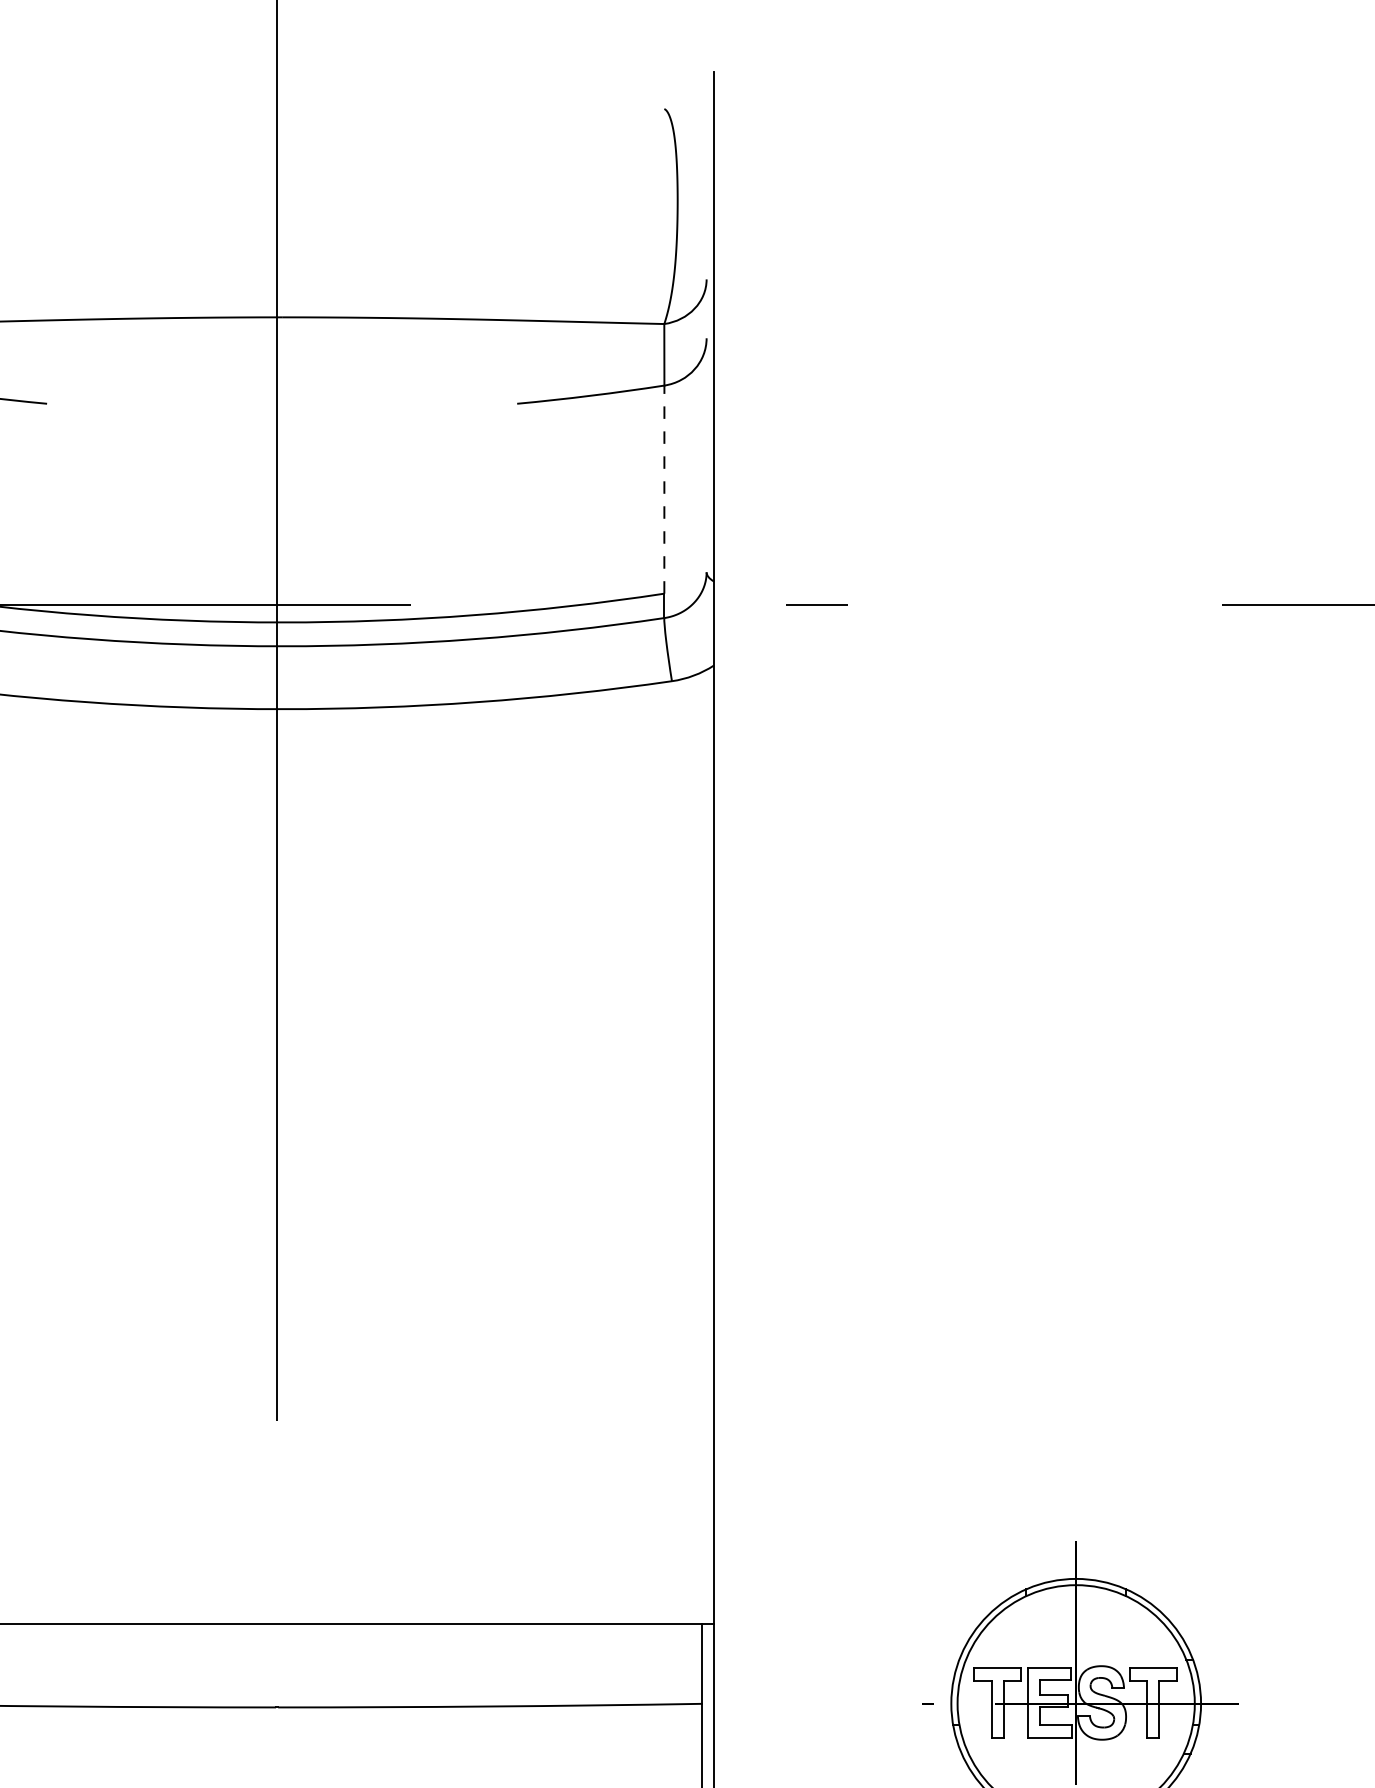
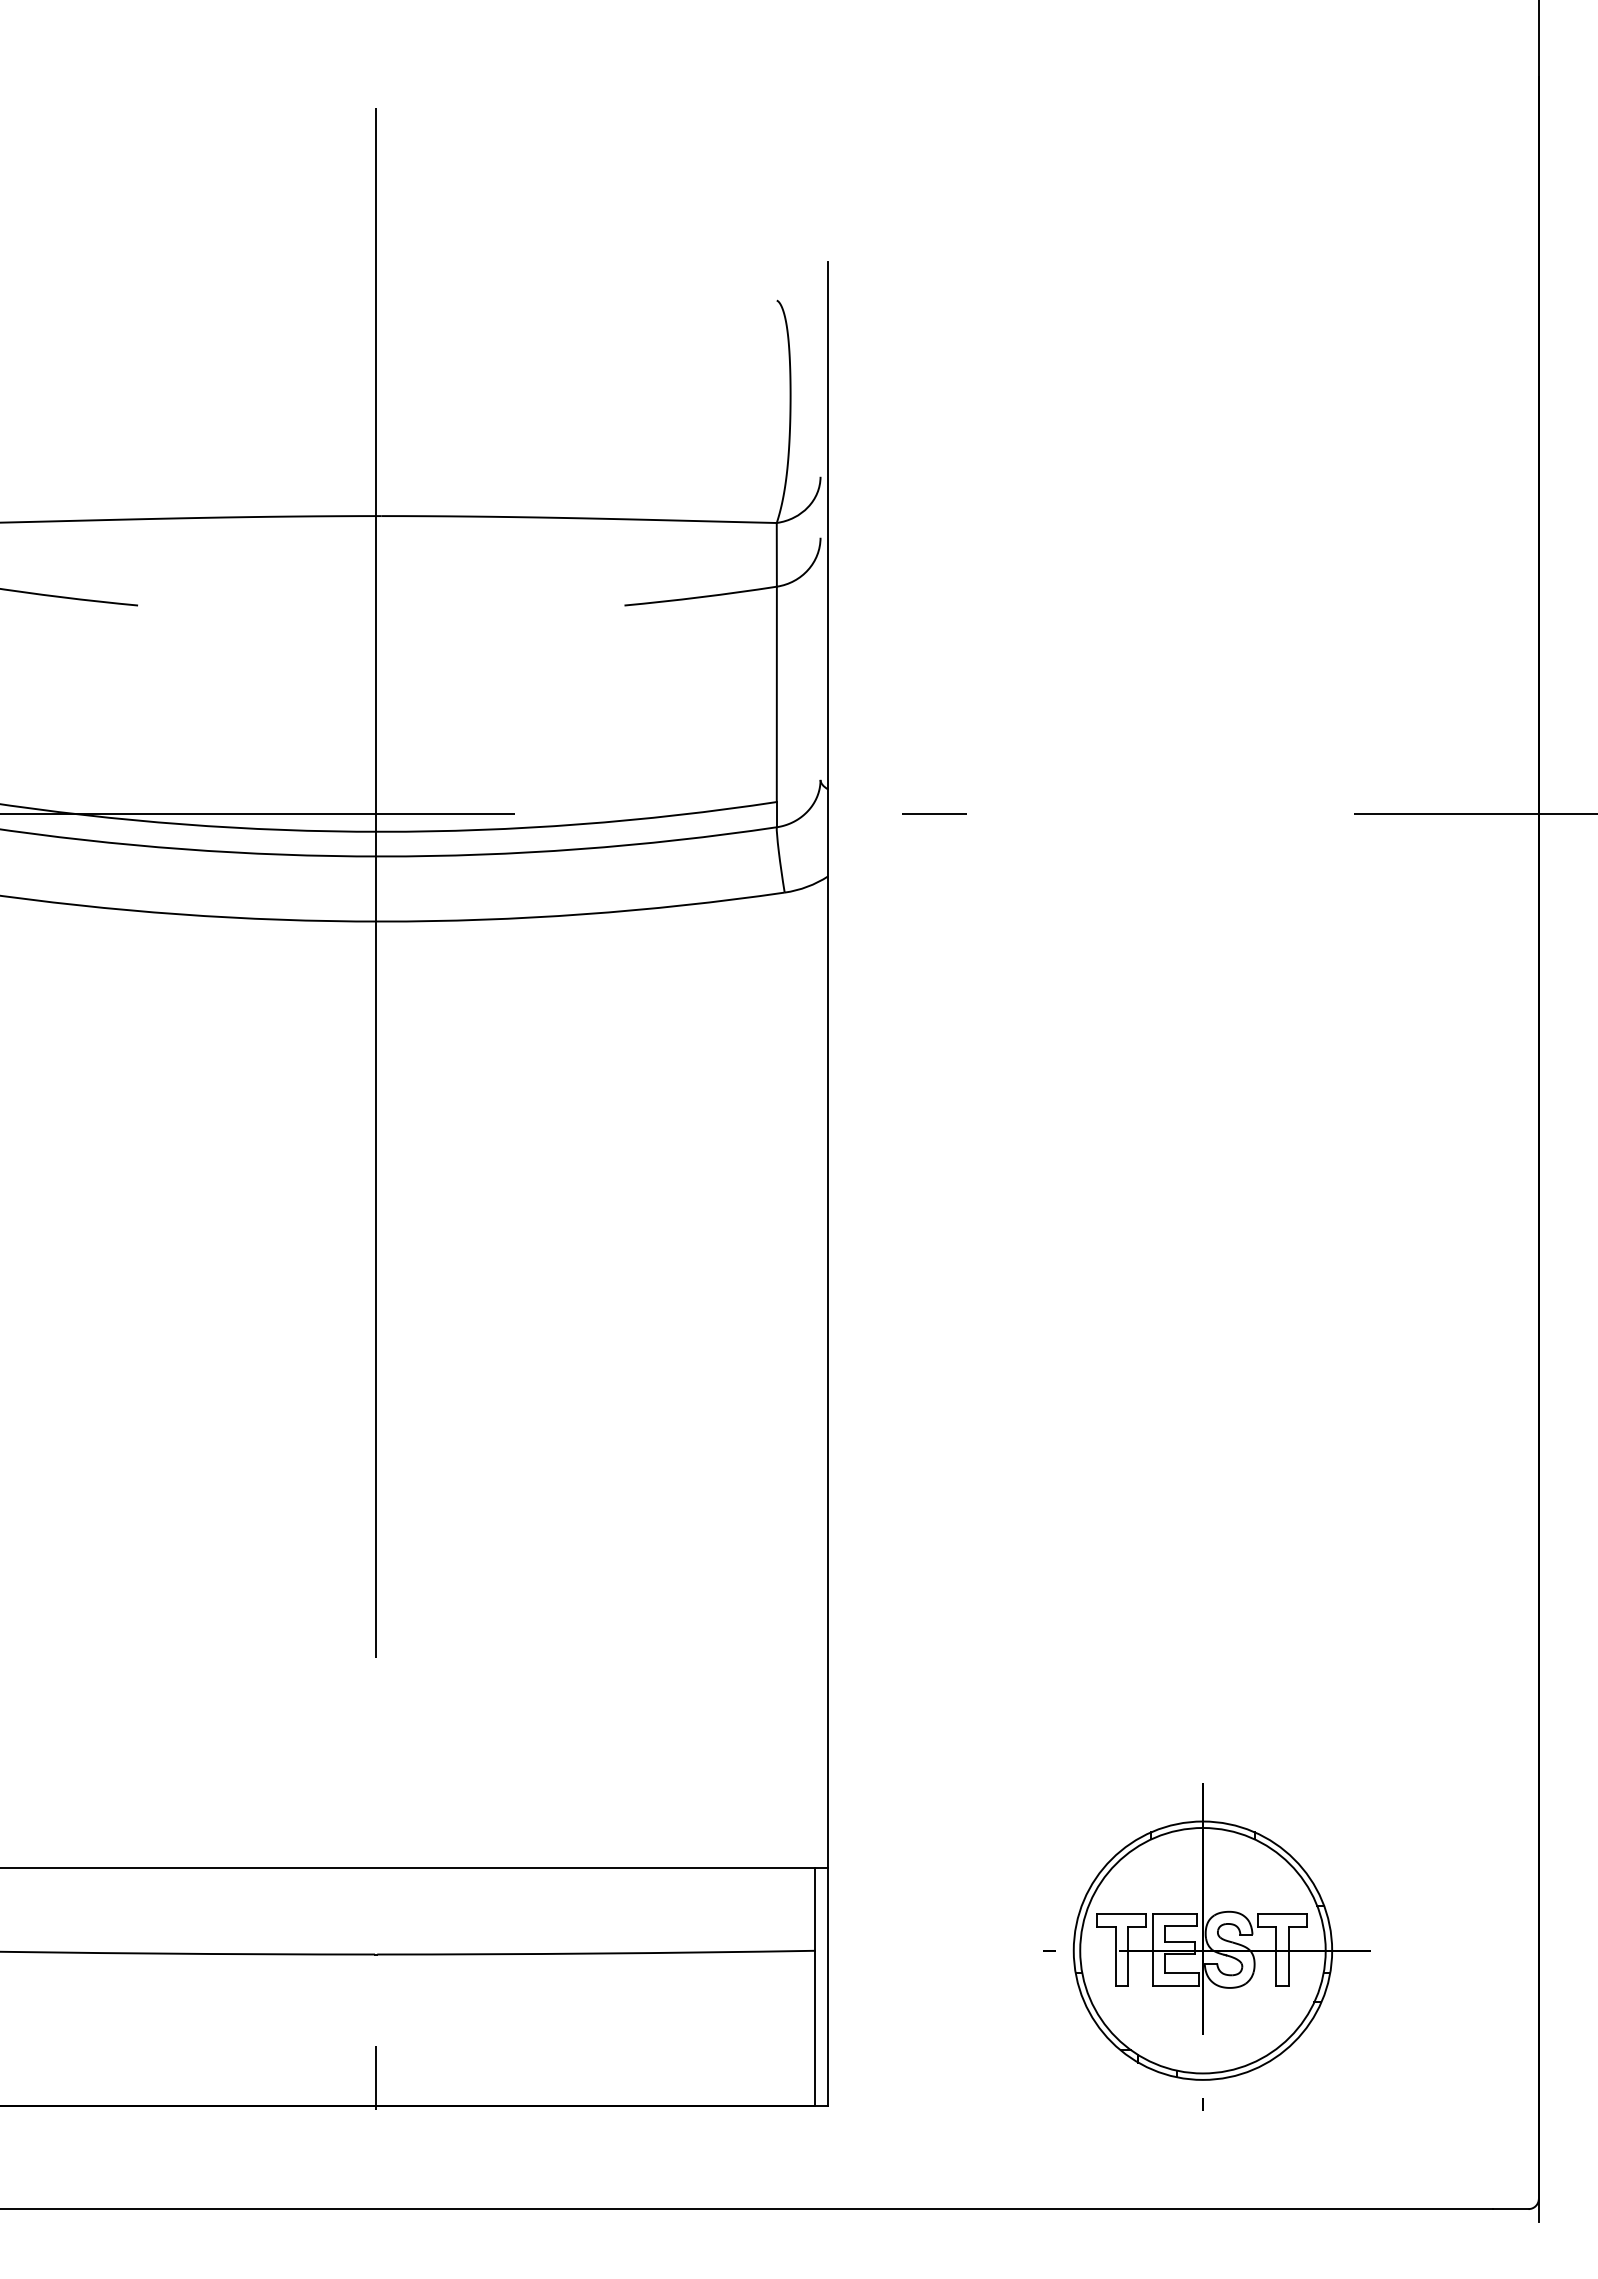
line: (664, 489) -> (776, 694), dashed -> solid

